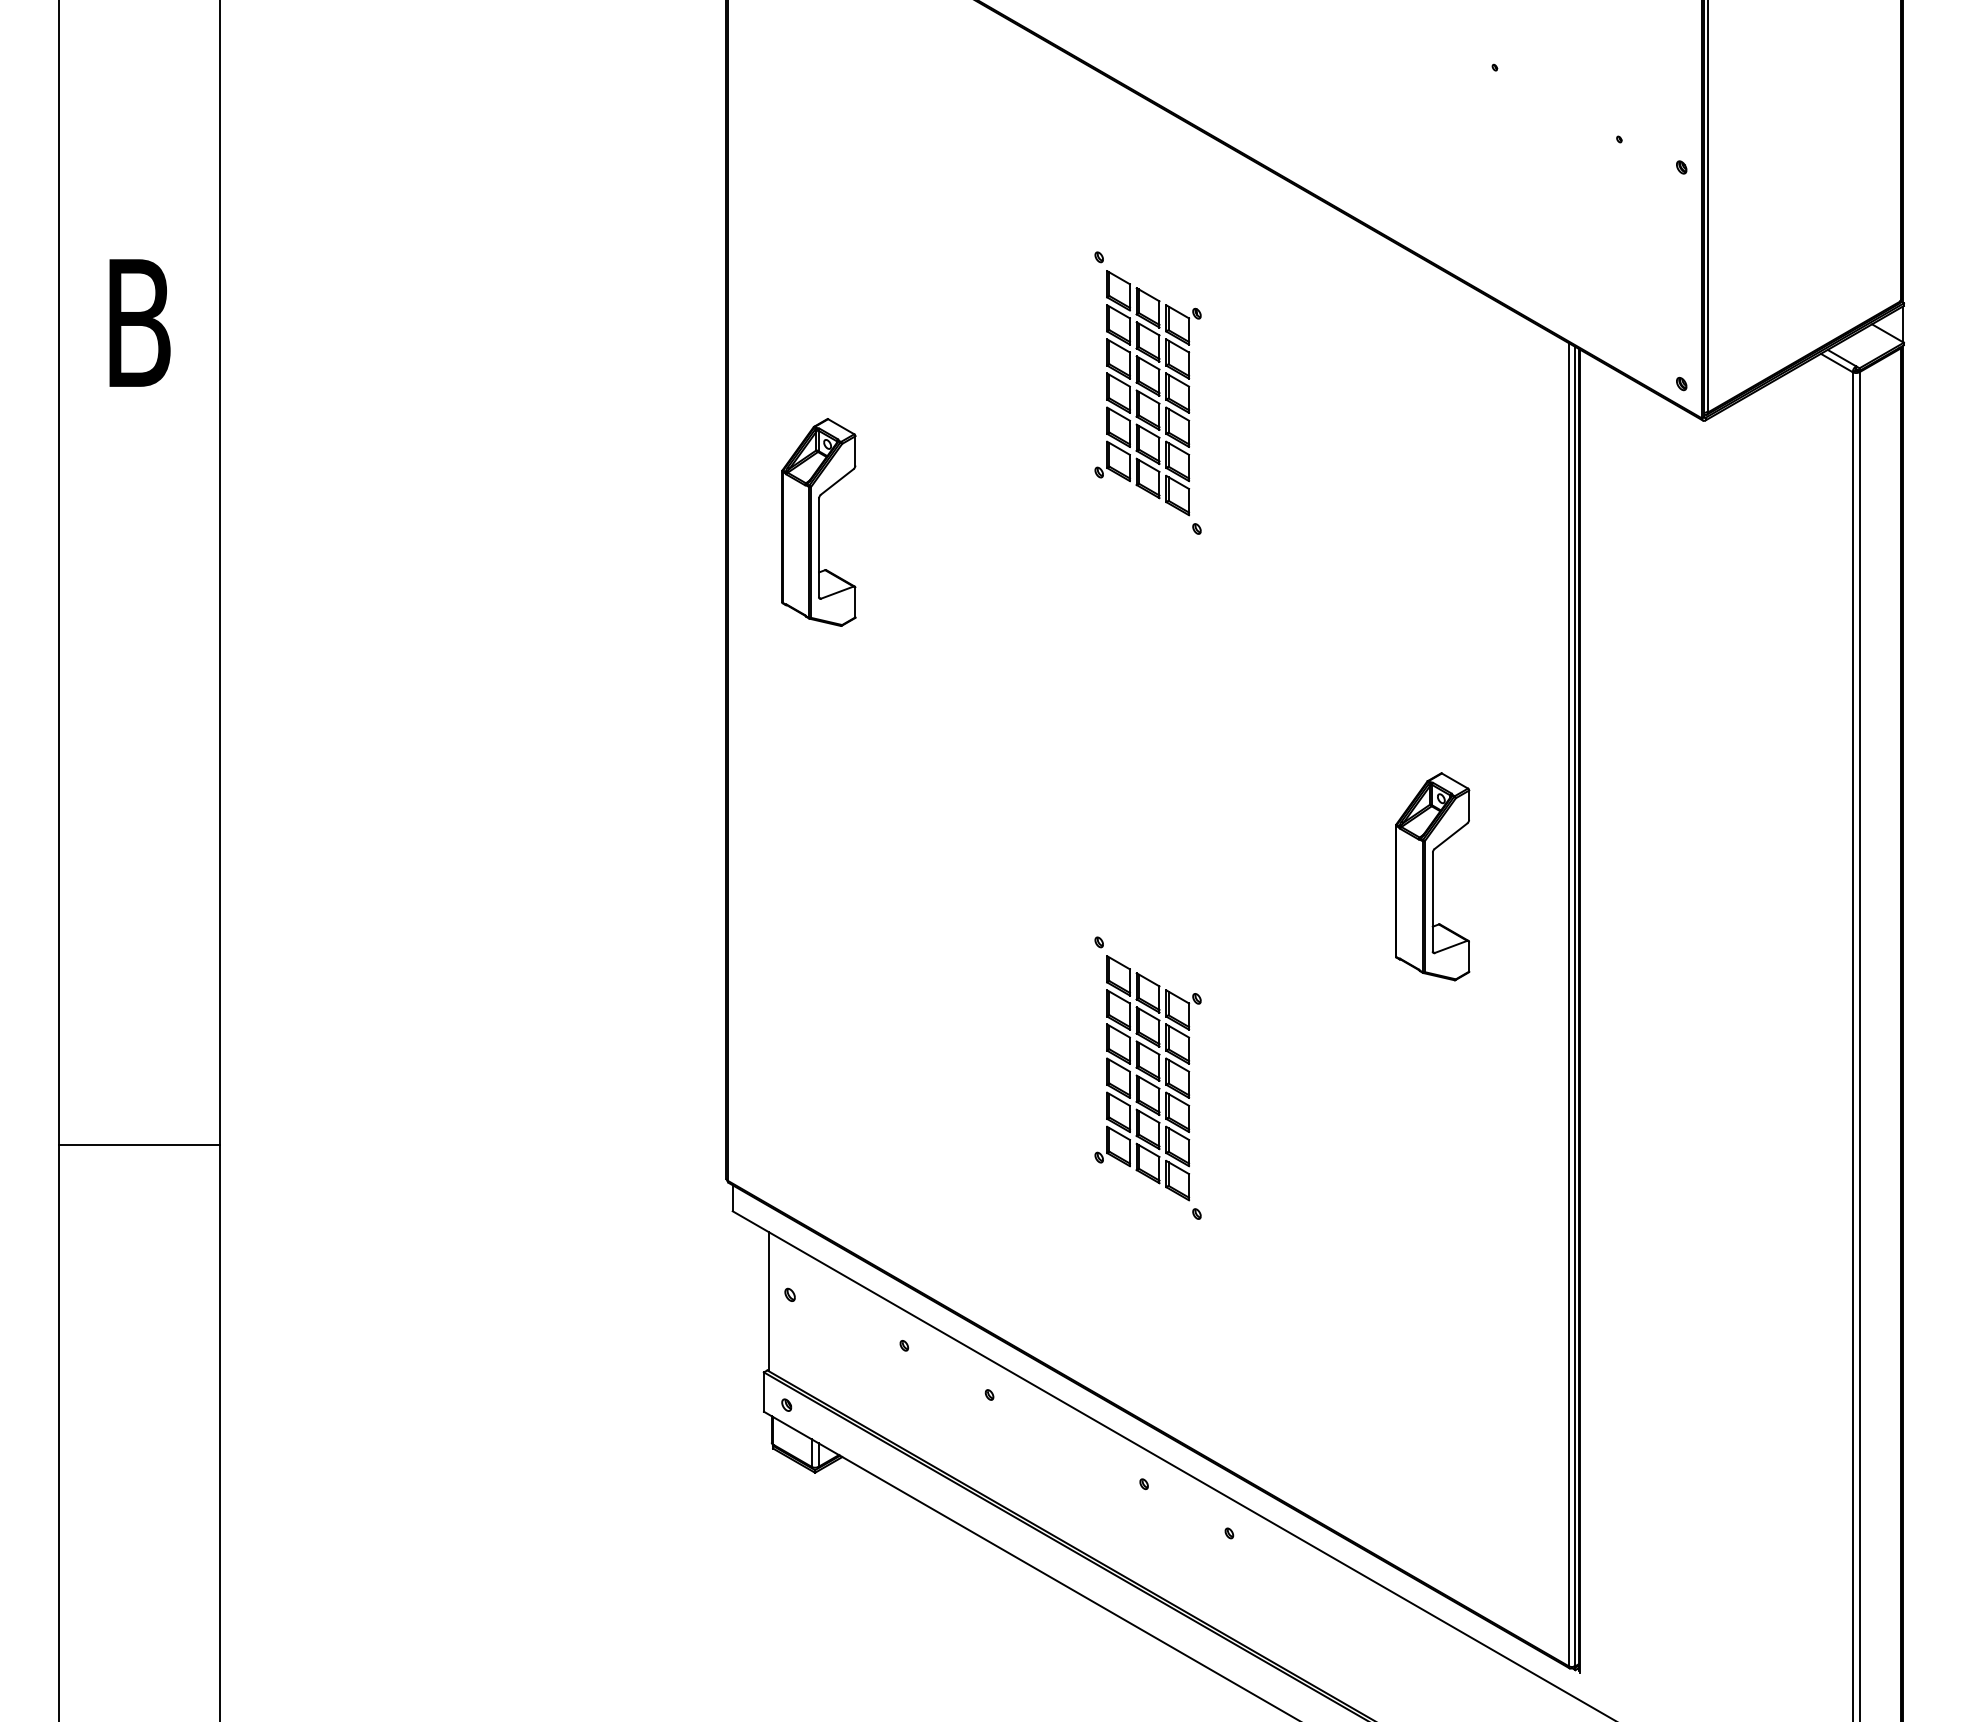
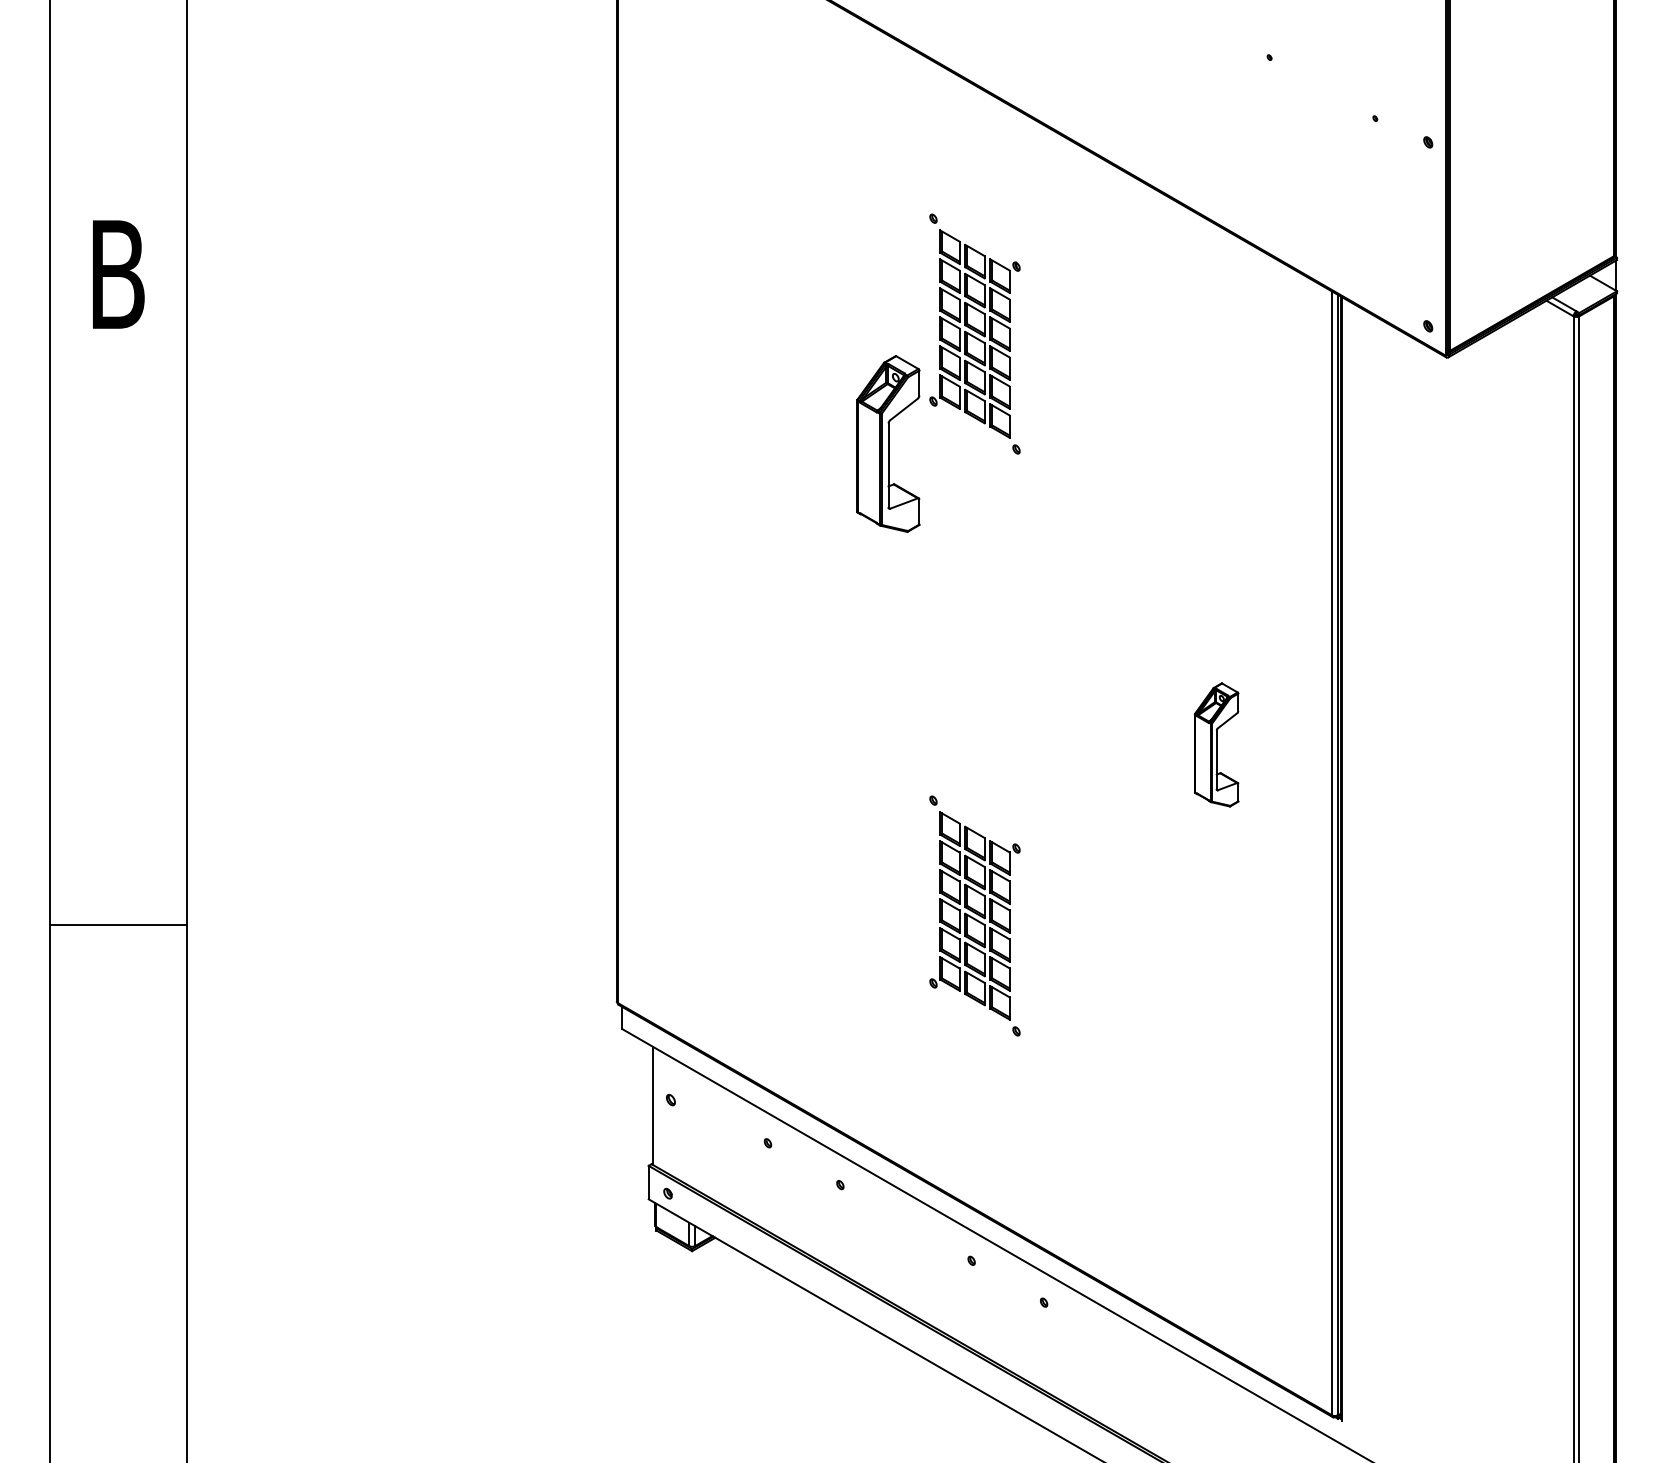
part: (819, 521) -> (888, 443), moved
part: (1432, 876) -> (1216, 744), size x0.7
line: (139, 1144) -> (118, 924), moved

